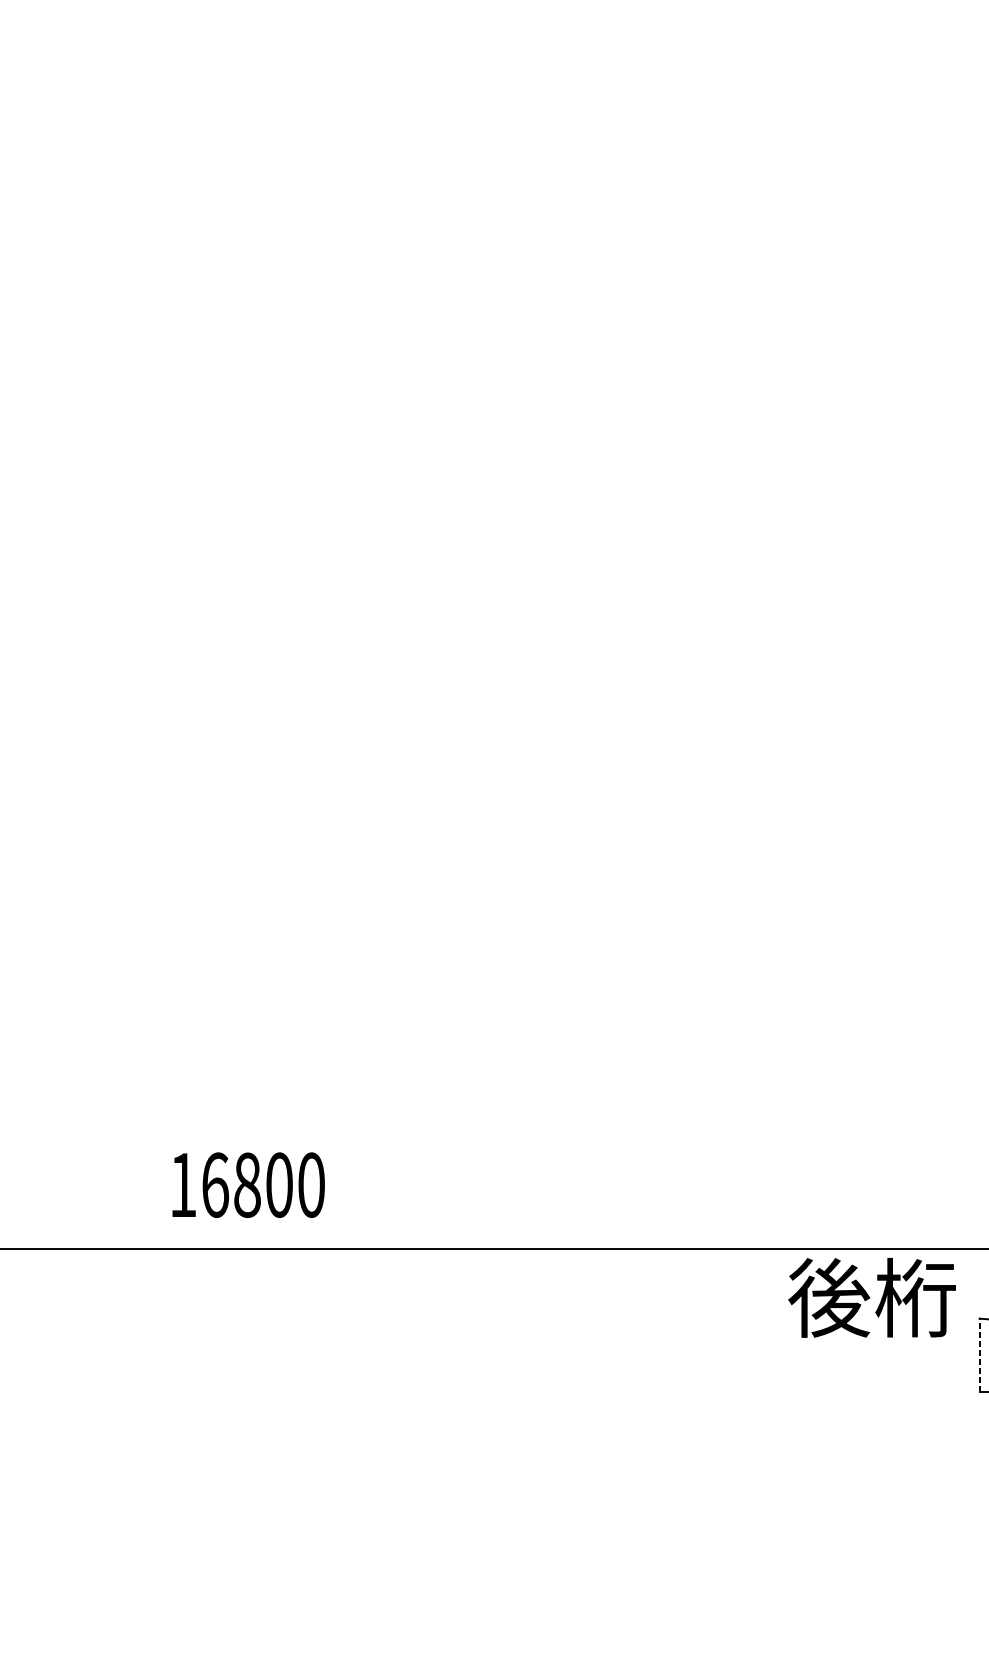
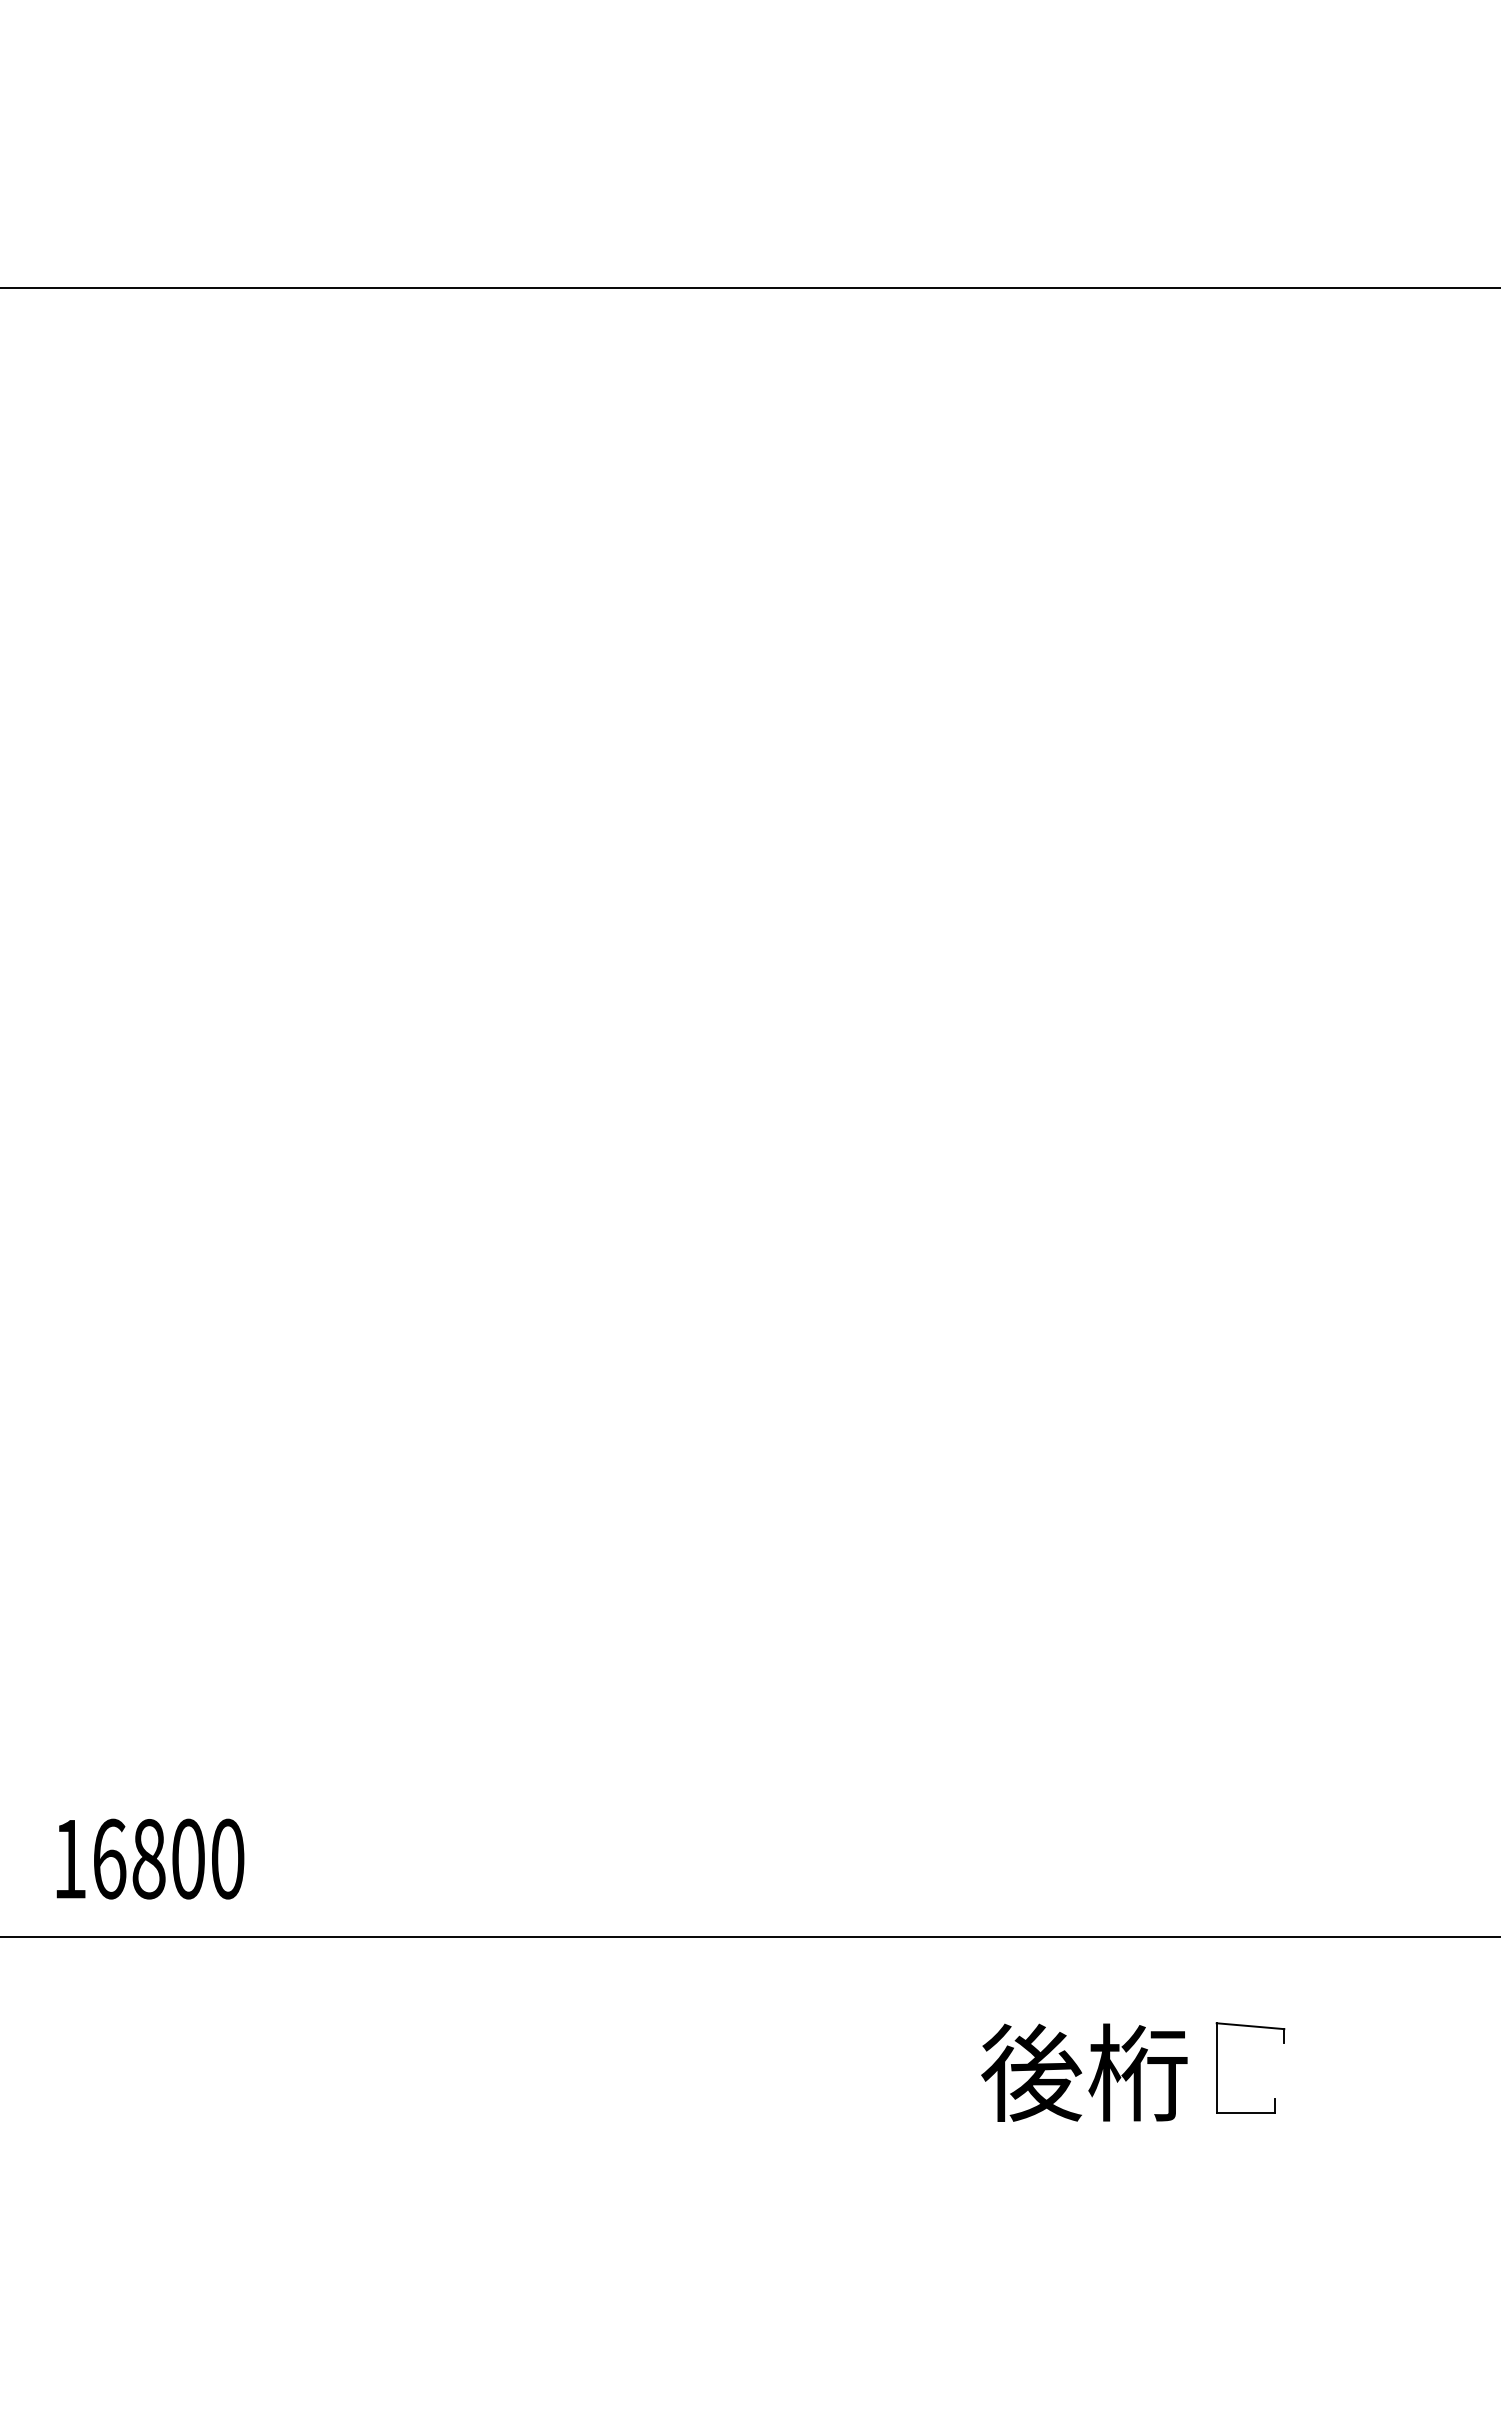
text: (248, 1184) -> (150, 1858), moved
text: (872, 1297) -> (1084, 2072), moved
line: (979, 1355) -> (1216, 2068), dashed -> solid

